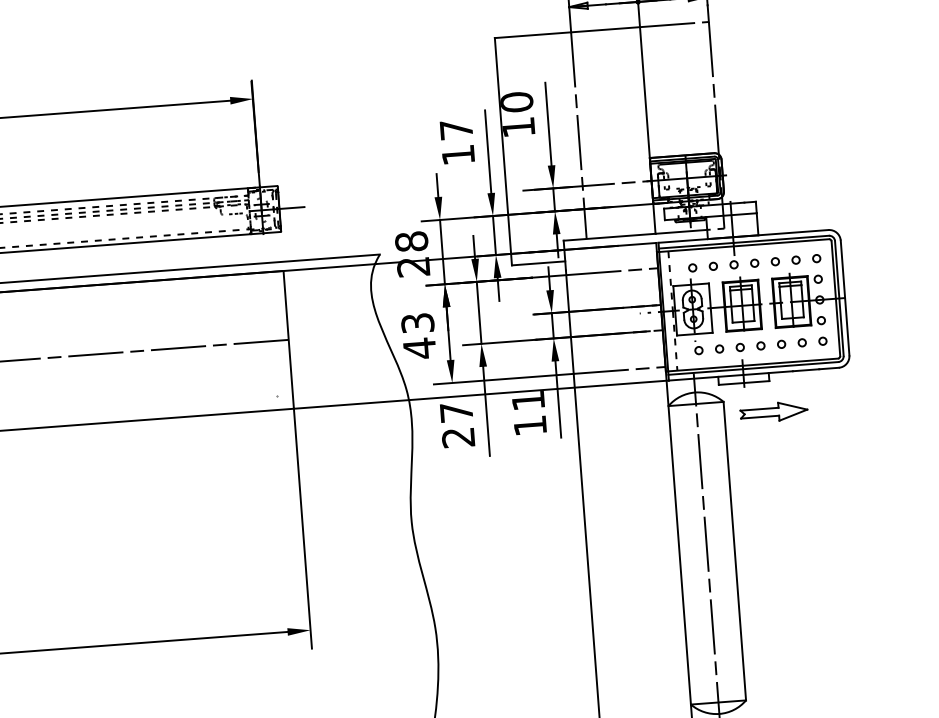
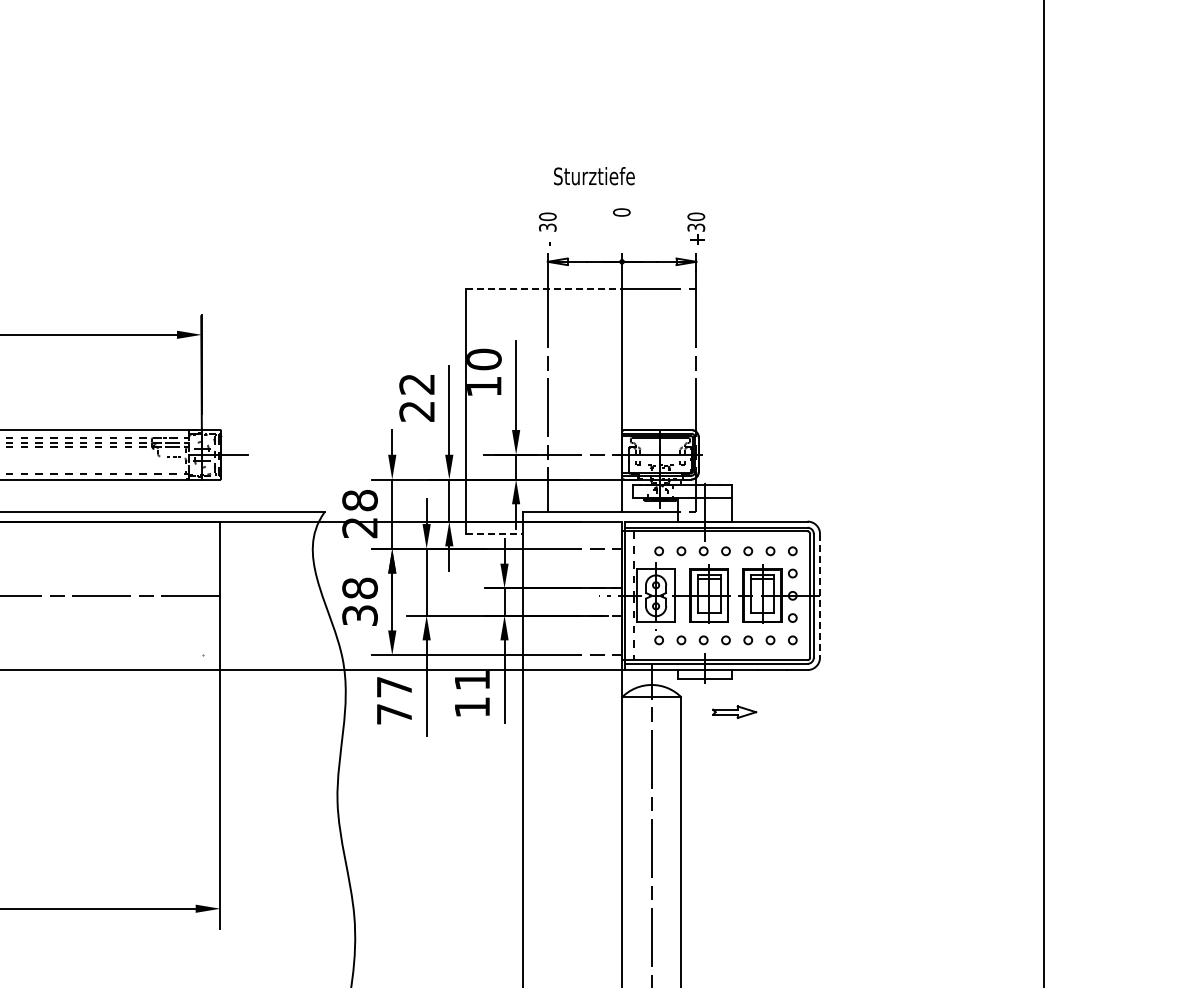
line: (568, 32) -> (544, 288), solid -> dashed
text: (456, 142) -> (416, 397), 17 -> 22
line: (538, 262) -> (494, 533), solid -> dashed
line: (845, 297) -> (820, 595), solid -> dashed
text: (418, 336) -> (359, 602), 43 -> 38
part: (773, 411) -> (734, 711), size x0.6
text: (457, 437) -> (393, 714), 27 -> 77

